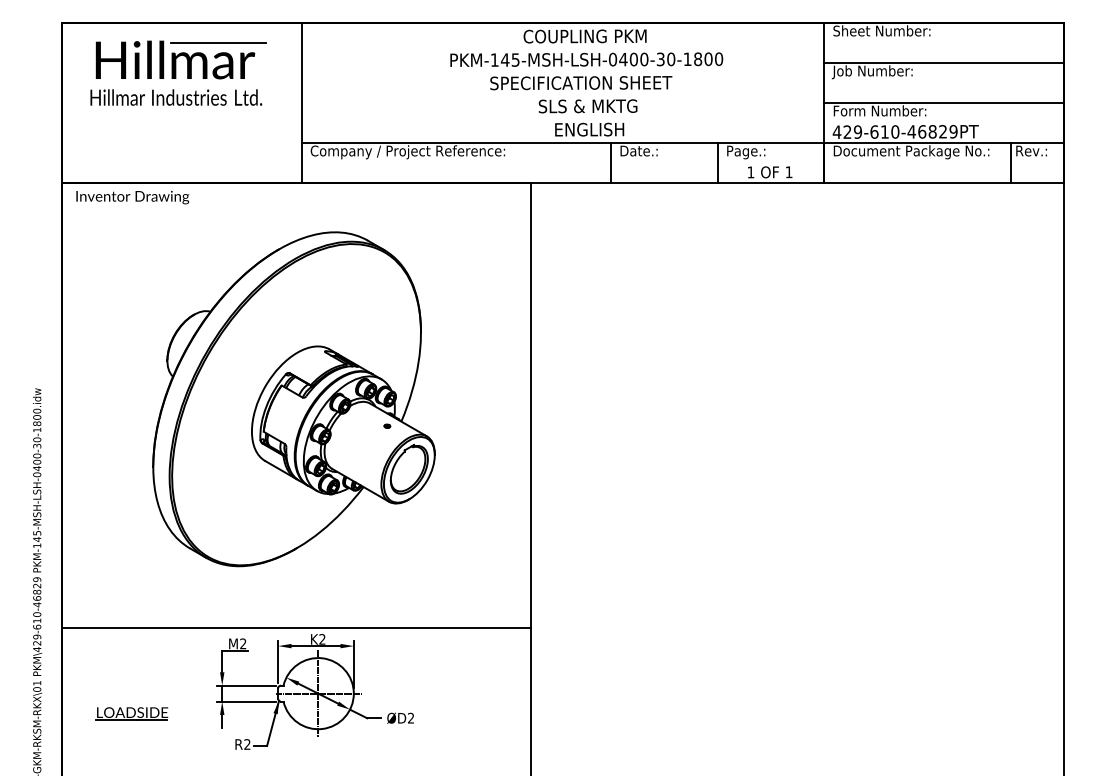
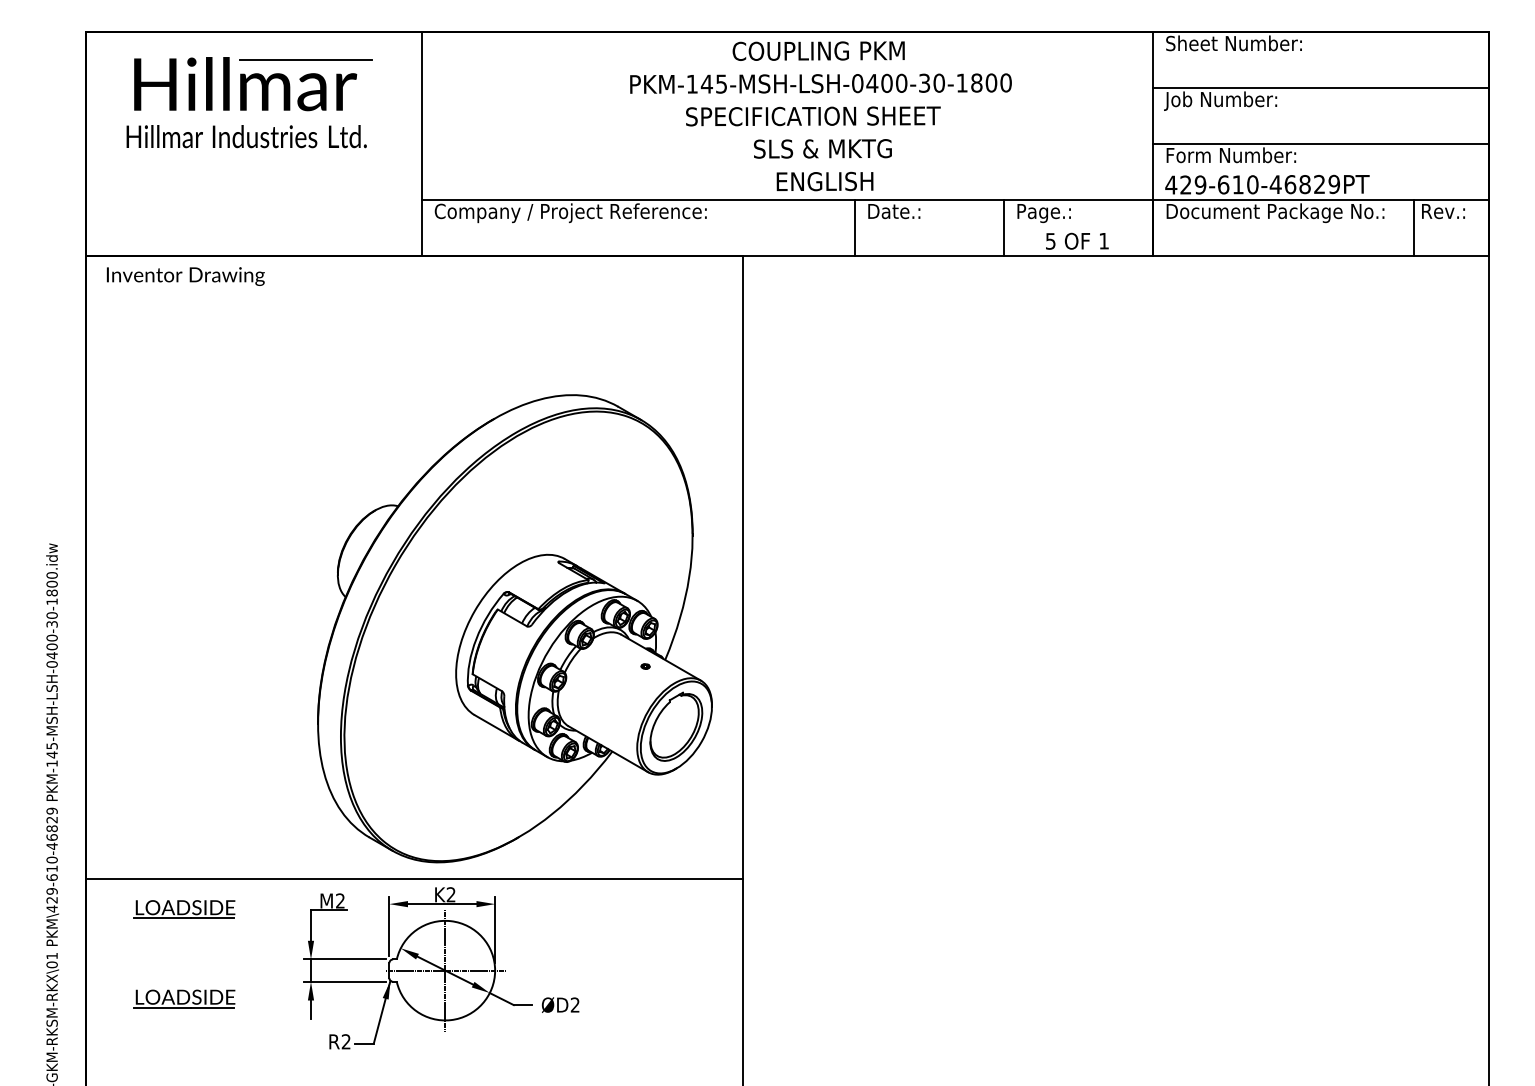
text: (750, 172) -> (1050, 241), 1 -> 5
part: (293, 399) -> (514, 629), moved
part: (131, 649) -> (184, 908), added

